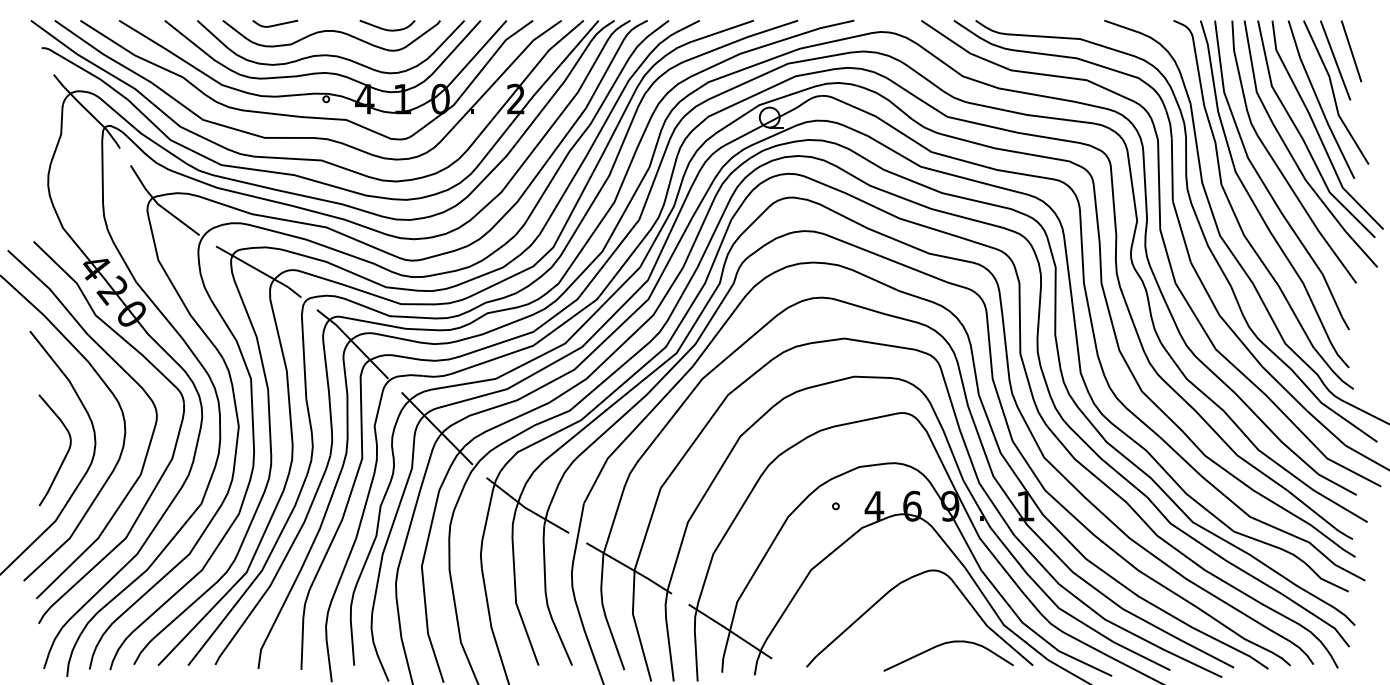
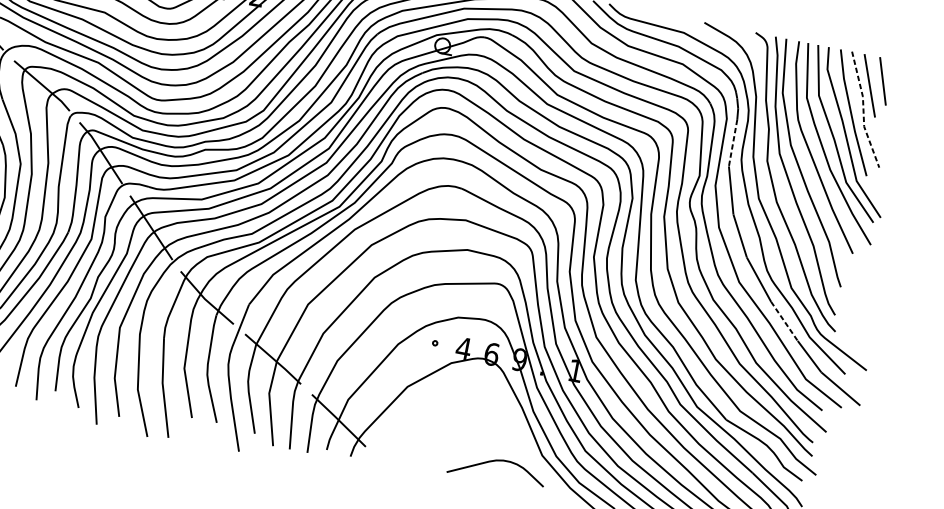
line: (1333, 93) -> (863, 109), solid -> dashed
line: (1172, 170) -> (733, 143), solid -> dashed
line: (1284, 389) -> (784, 321), solid -> dashed
part: (896, 587) -> (468, 412), removed

